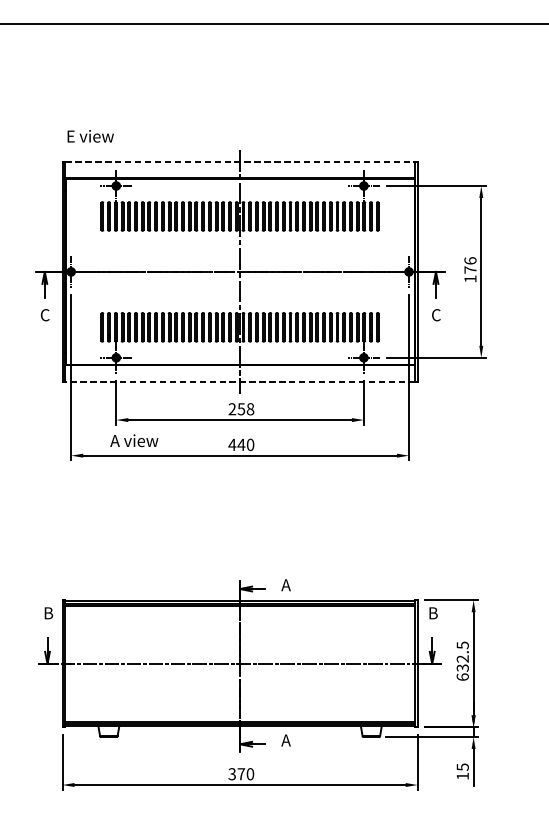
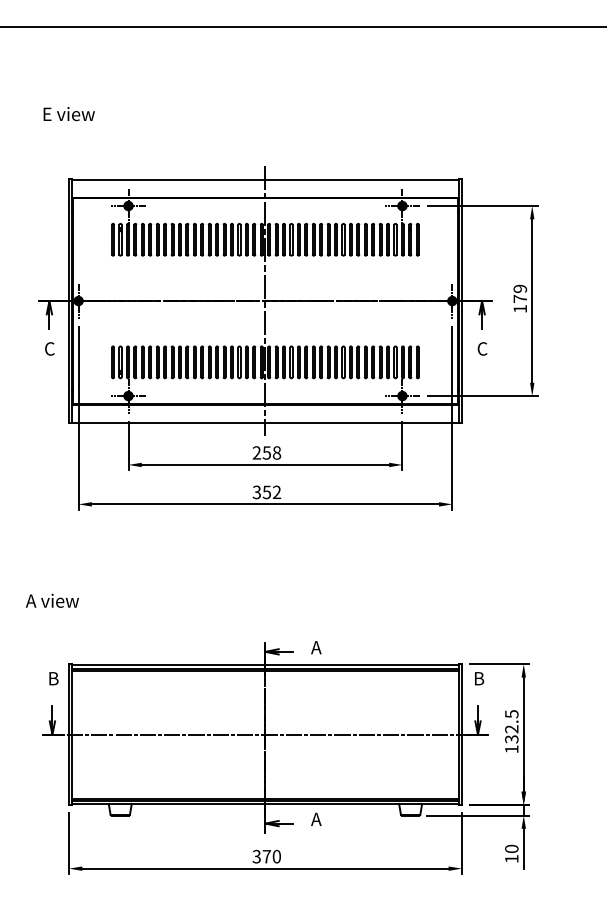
text: (90, 136) -> (68, 114), moved
line: (240, 162) -> (265, 179), dashed -> solid
text: (470, 260) -> (520, 288), 176 -> 179
line: (239, 381) -> (264, 422), dashed -> solid
text: (133, 440) -> (51, 600), moved
text: (241, 444) -> (266, 492), 440 -> 352
text: (462, 677) -> (511, 749), 632.5 -> 132.5
text: (462, 766) -> (511, 848), 15 -> 10

